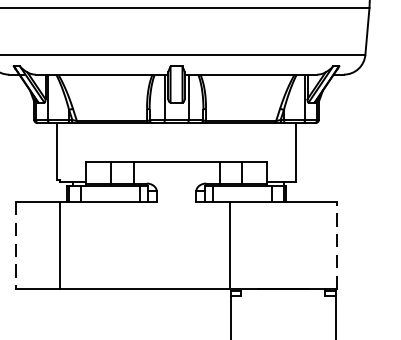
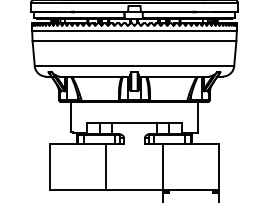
line: (61, 244) -> (106, 166), moved
line: (337, 244) -> (219, 166), dashed -> solid
line: (15, 246) -> (49, 167), dashed -> solid

